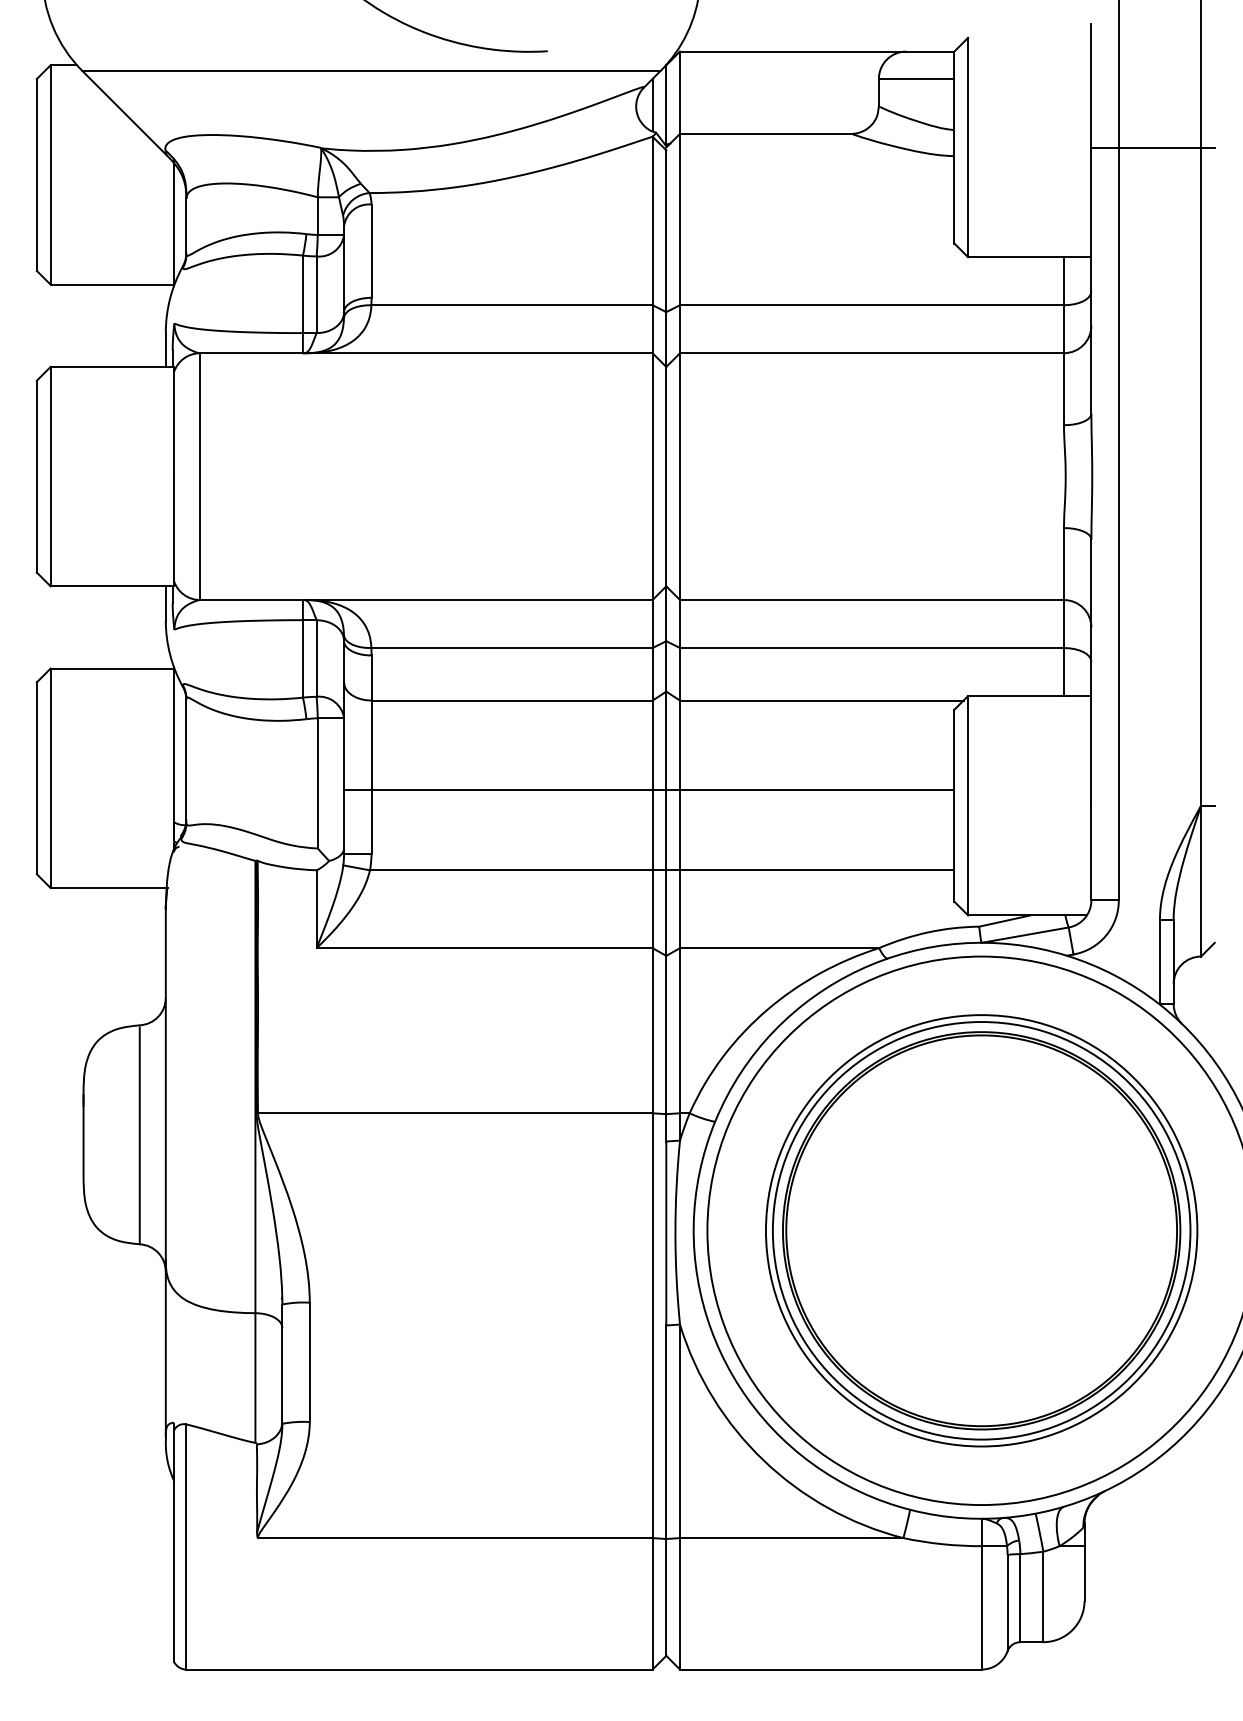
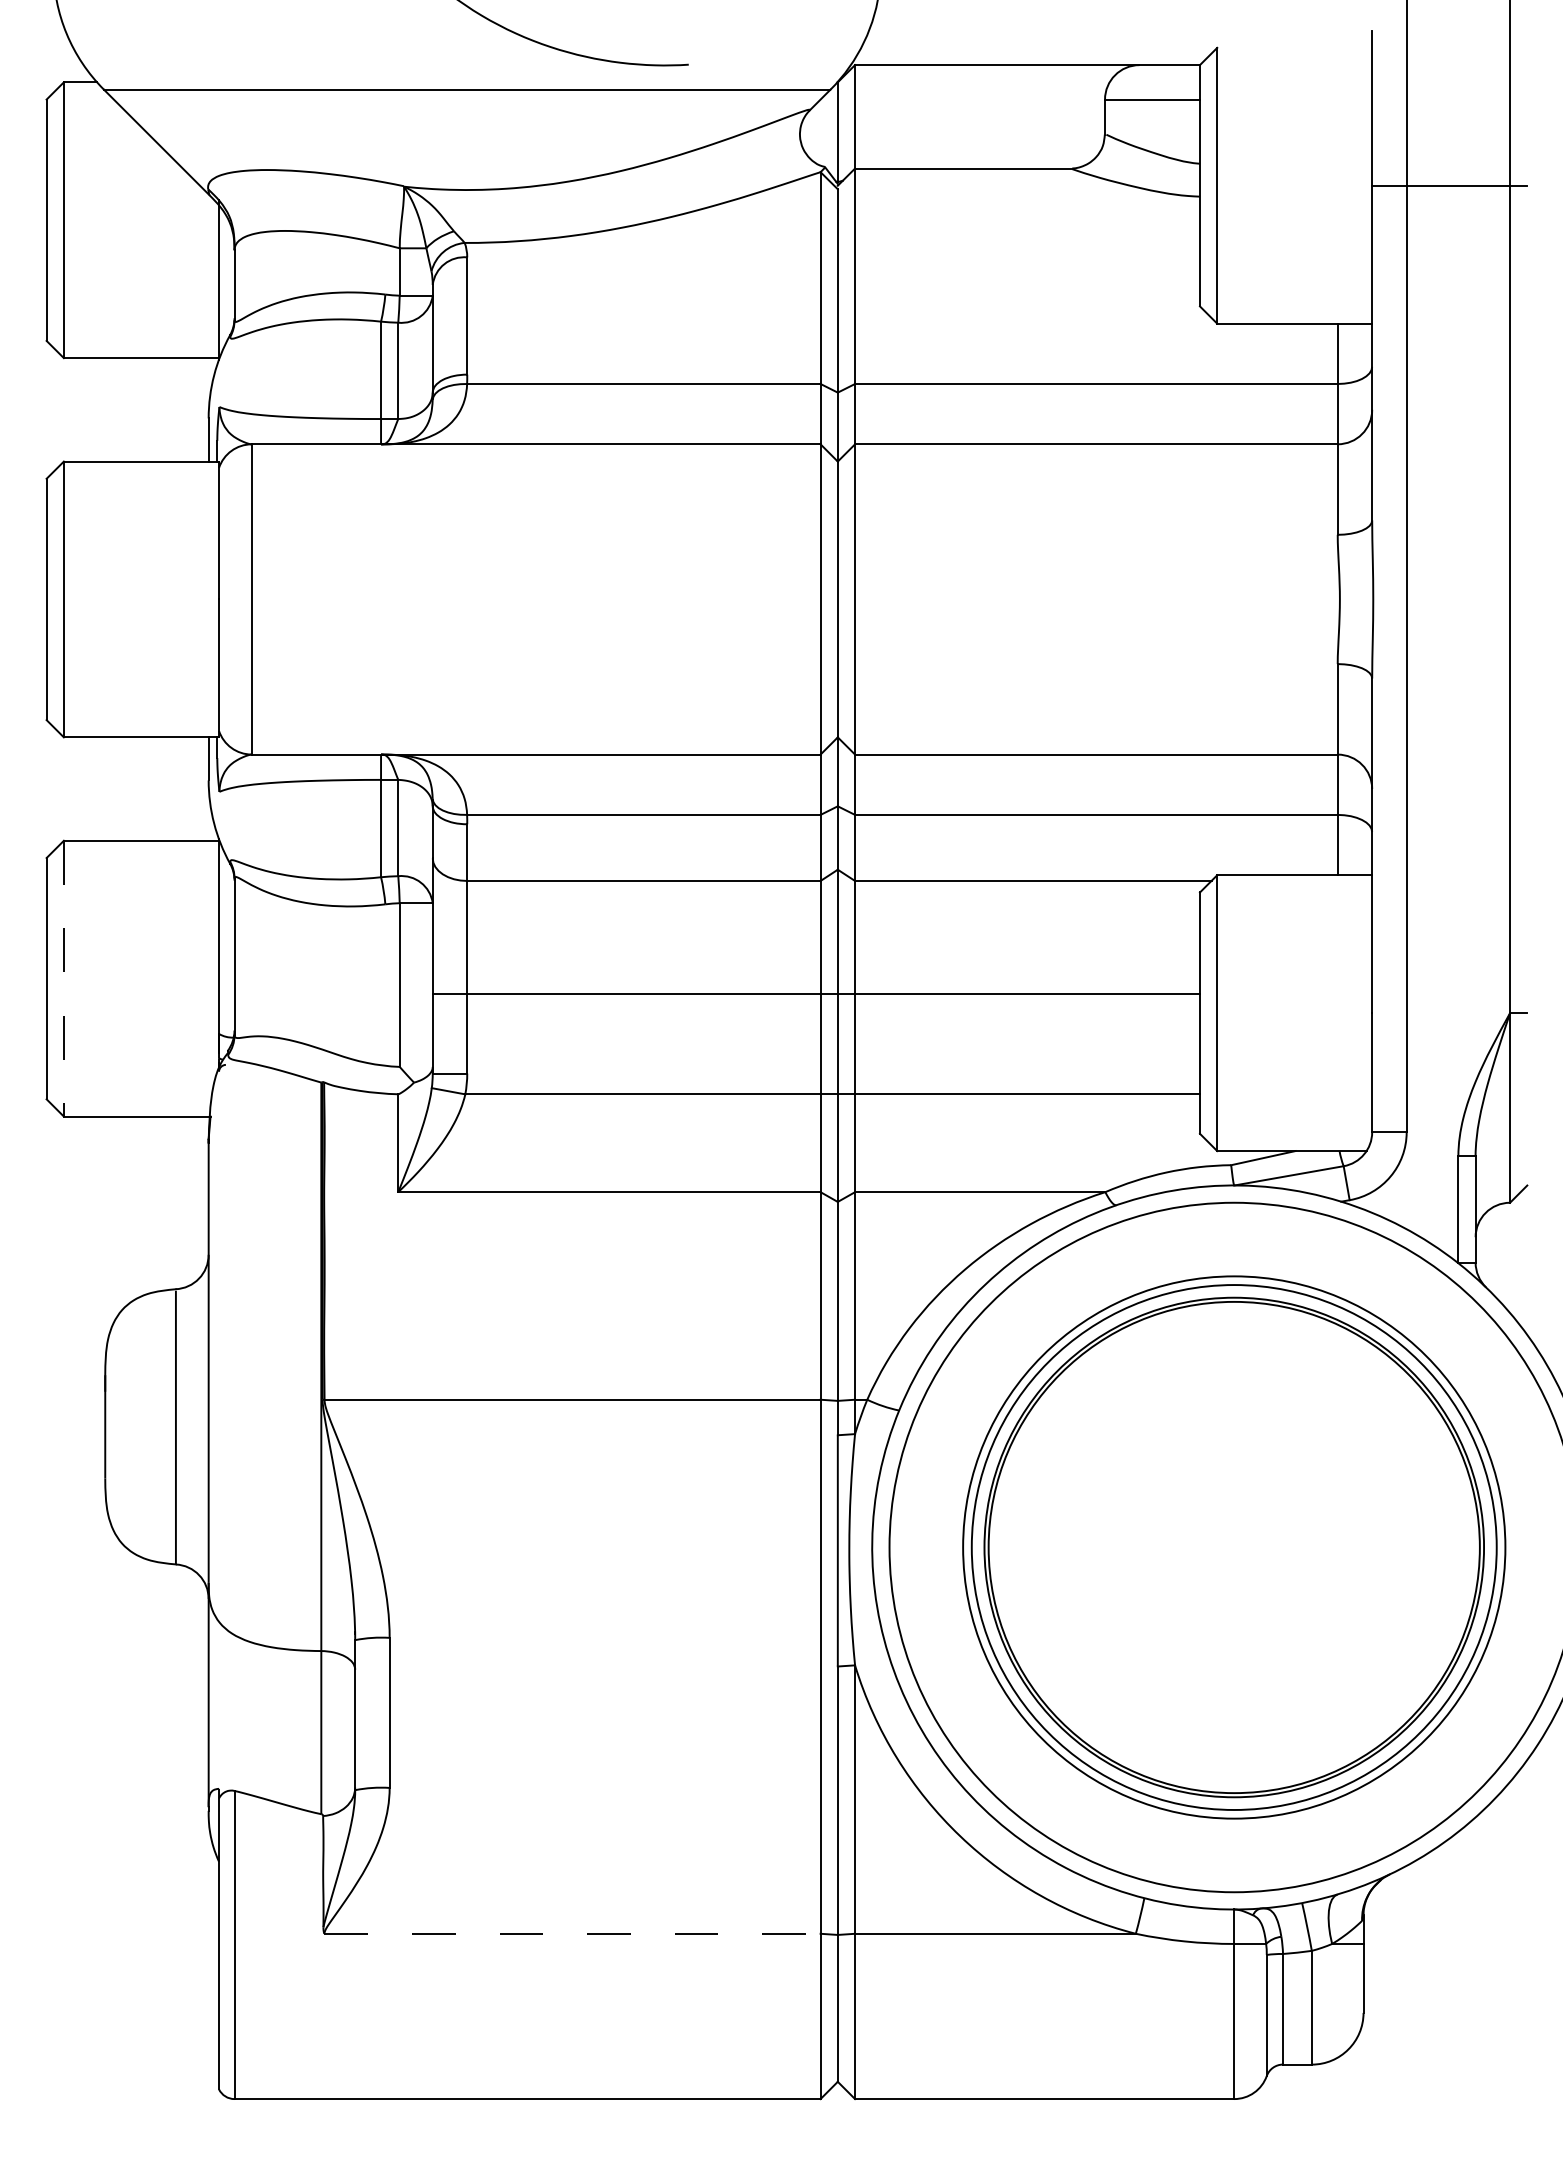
line: (652, 105) -> (820, 132), removed
line: (50, 778) -> (63, 978), solid -> dashed
line: (456, 1537) -> (573, 1933), solid -> dashed

